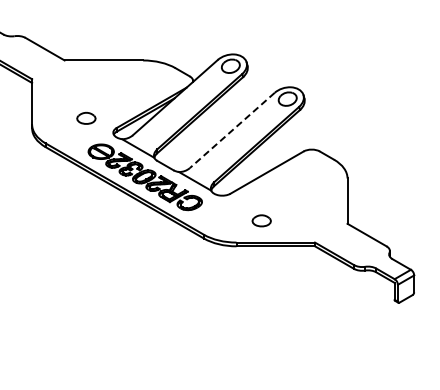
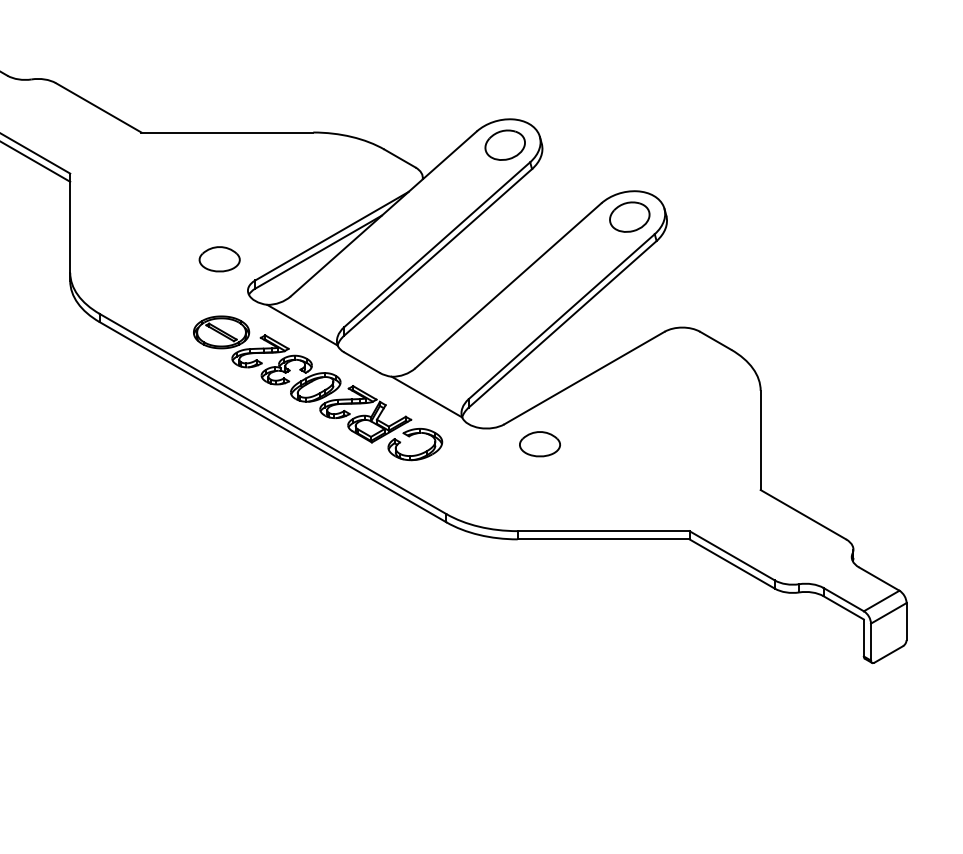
part: (86, 117) -> (219, 257), moved
line: (232, 130) -> (508, 285), dashed -> solid
part: (261, 220) -> (539, 443), moved

